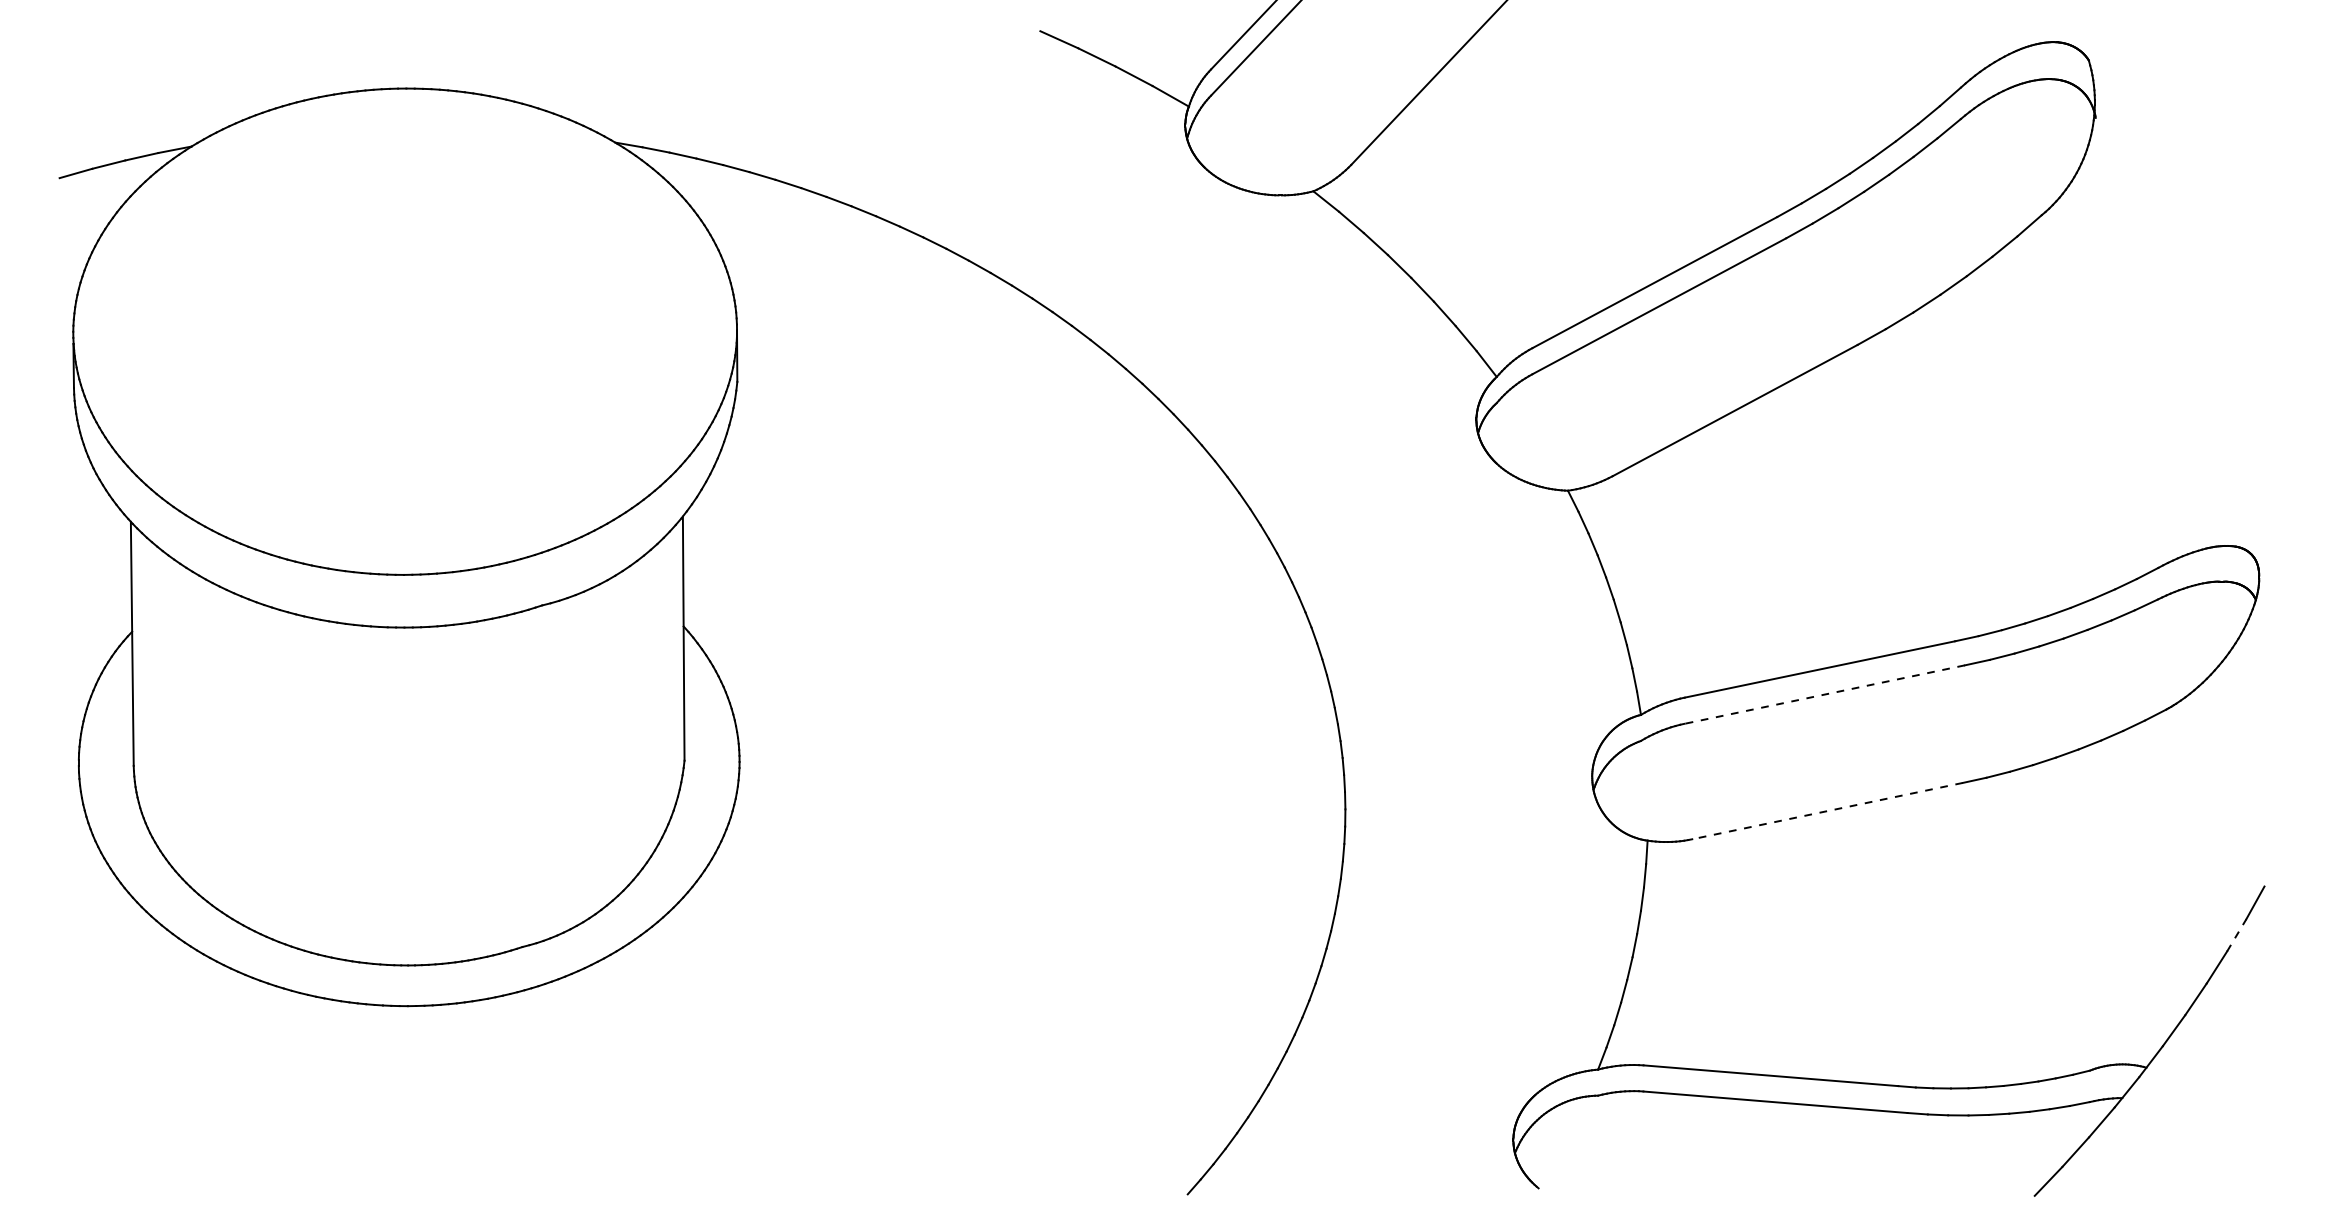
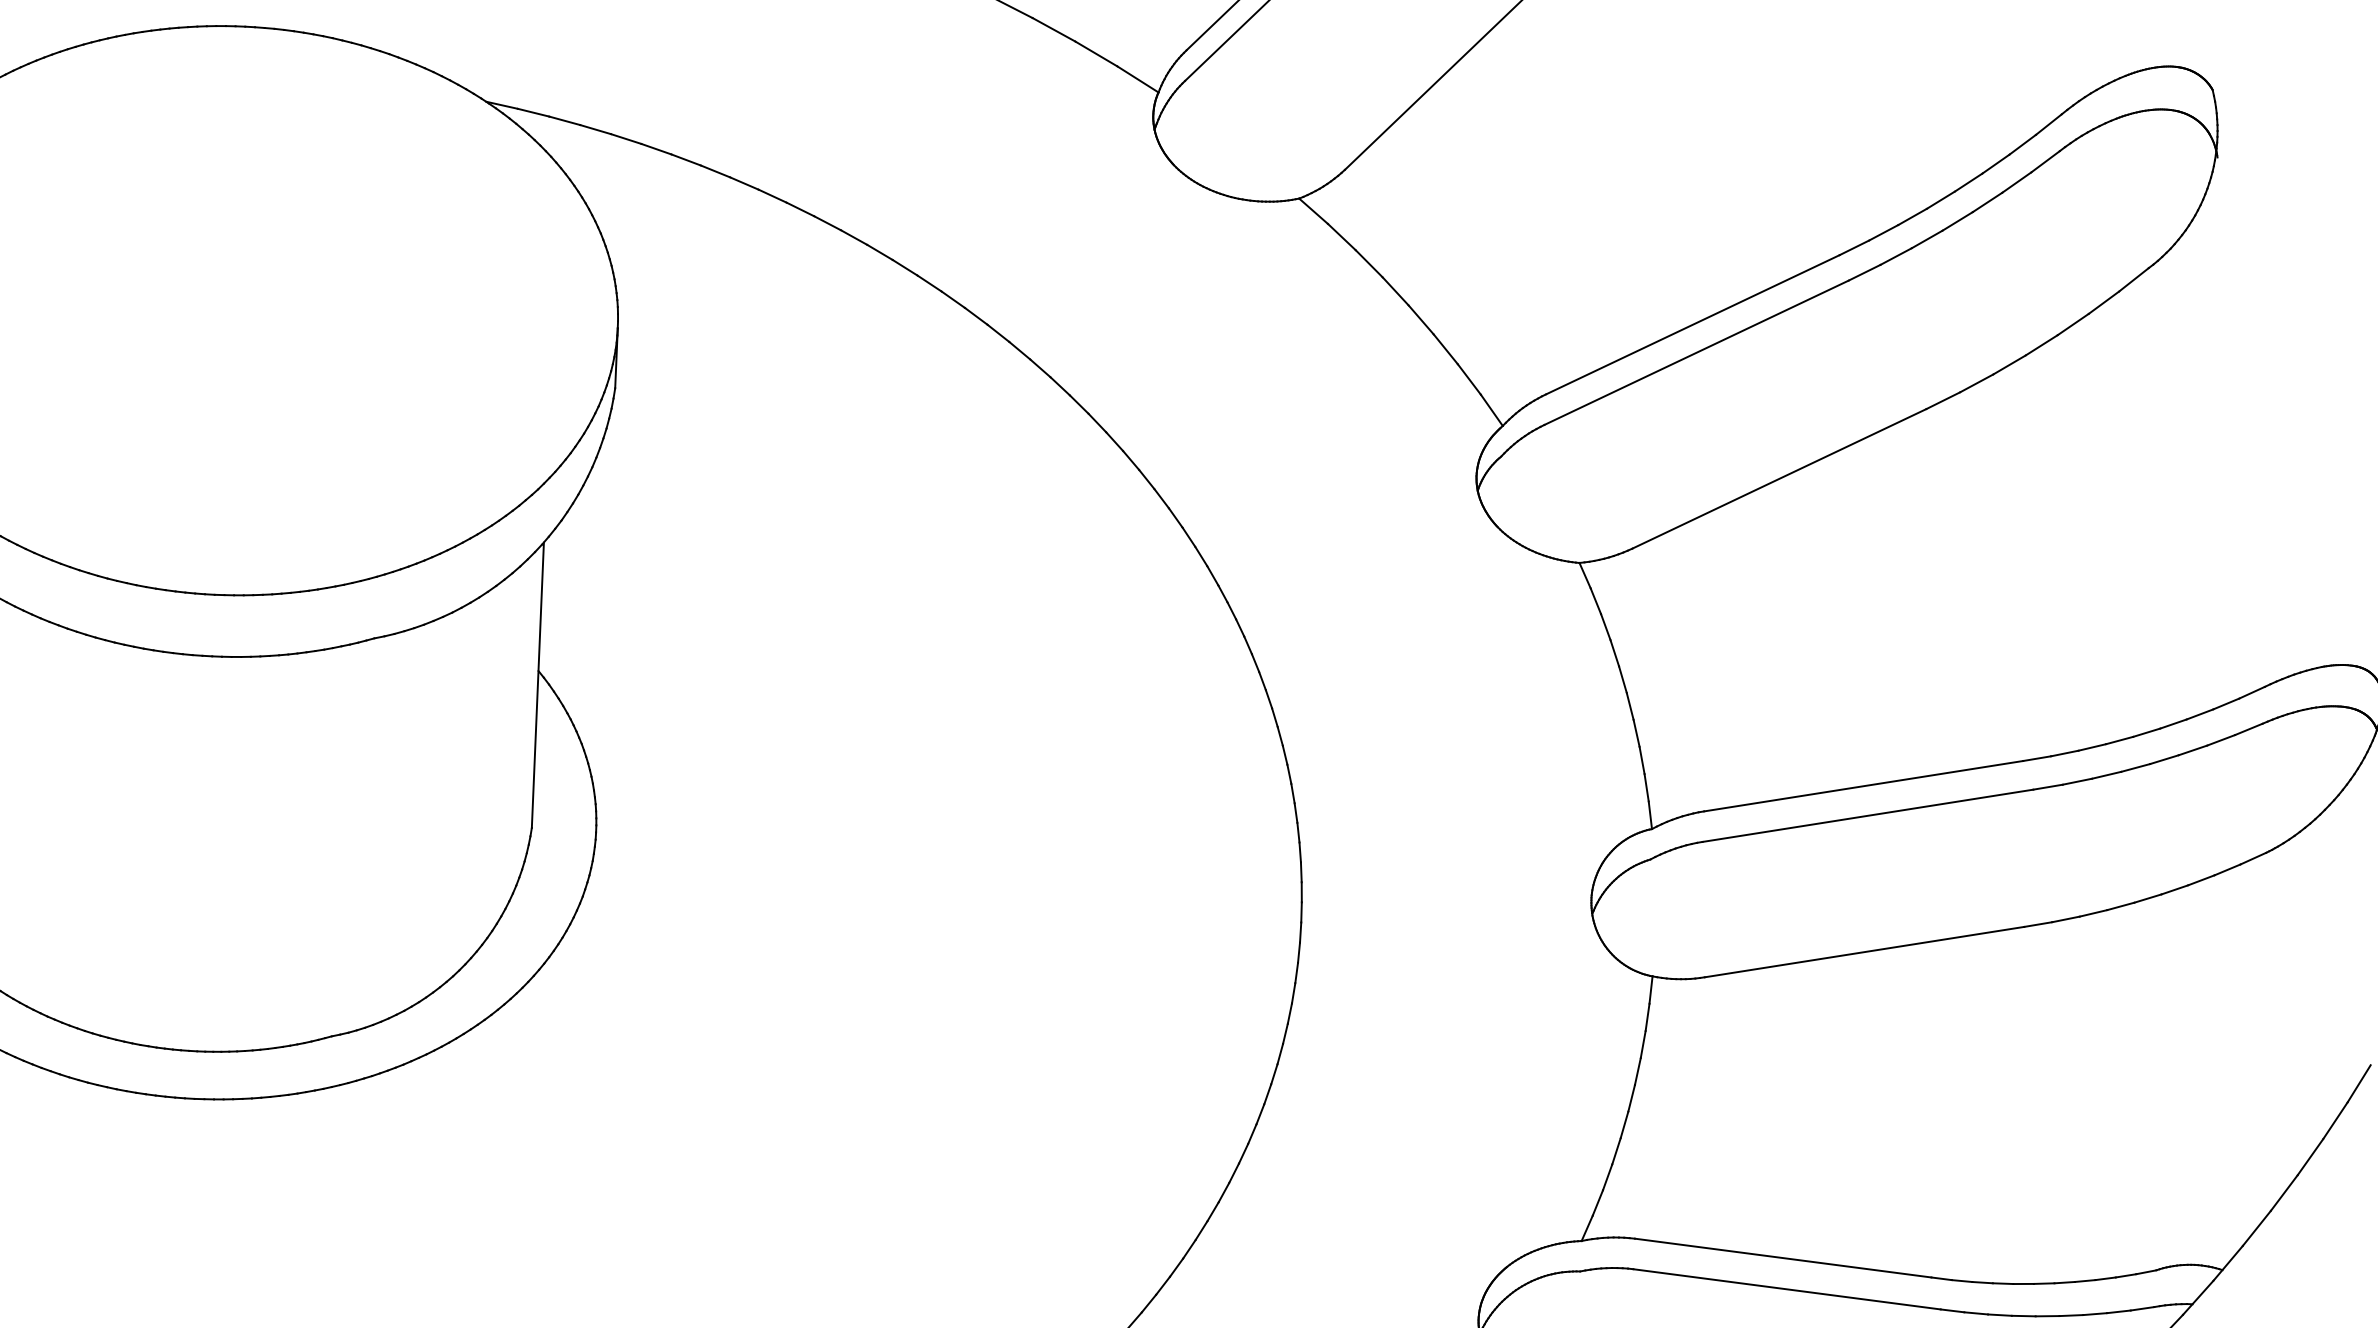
line: (1824, 694) -> (1867, 815), dashed -> solid
line: (1827, 811) -> (1864, 952), dashed -> solid
line: (2236, 935) -> (2335, 1120), dashed -> solid

